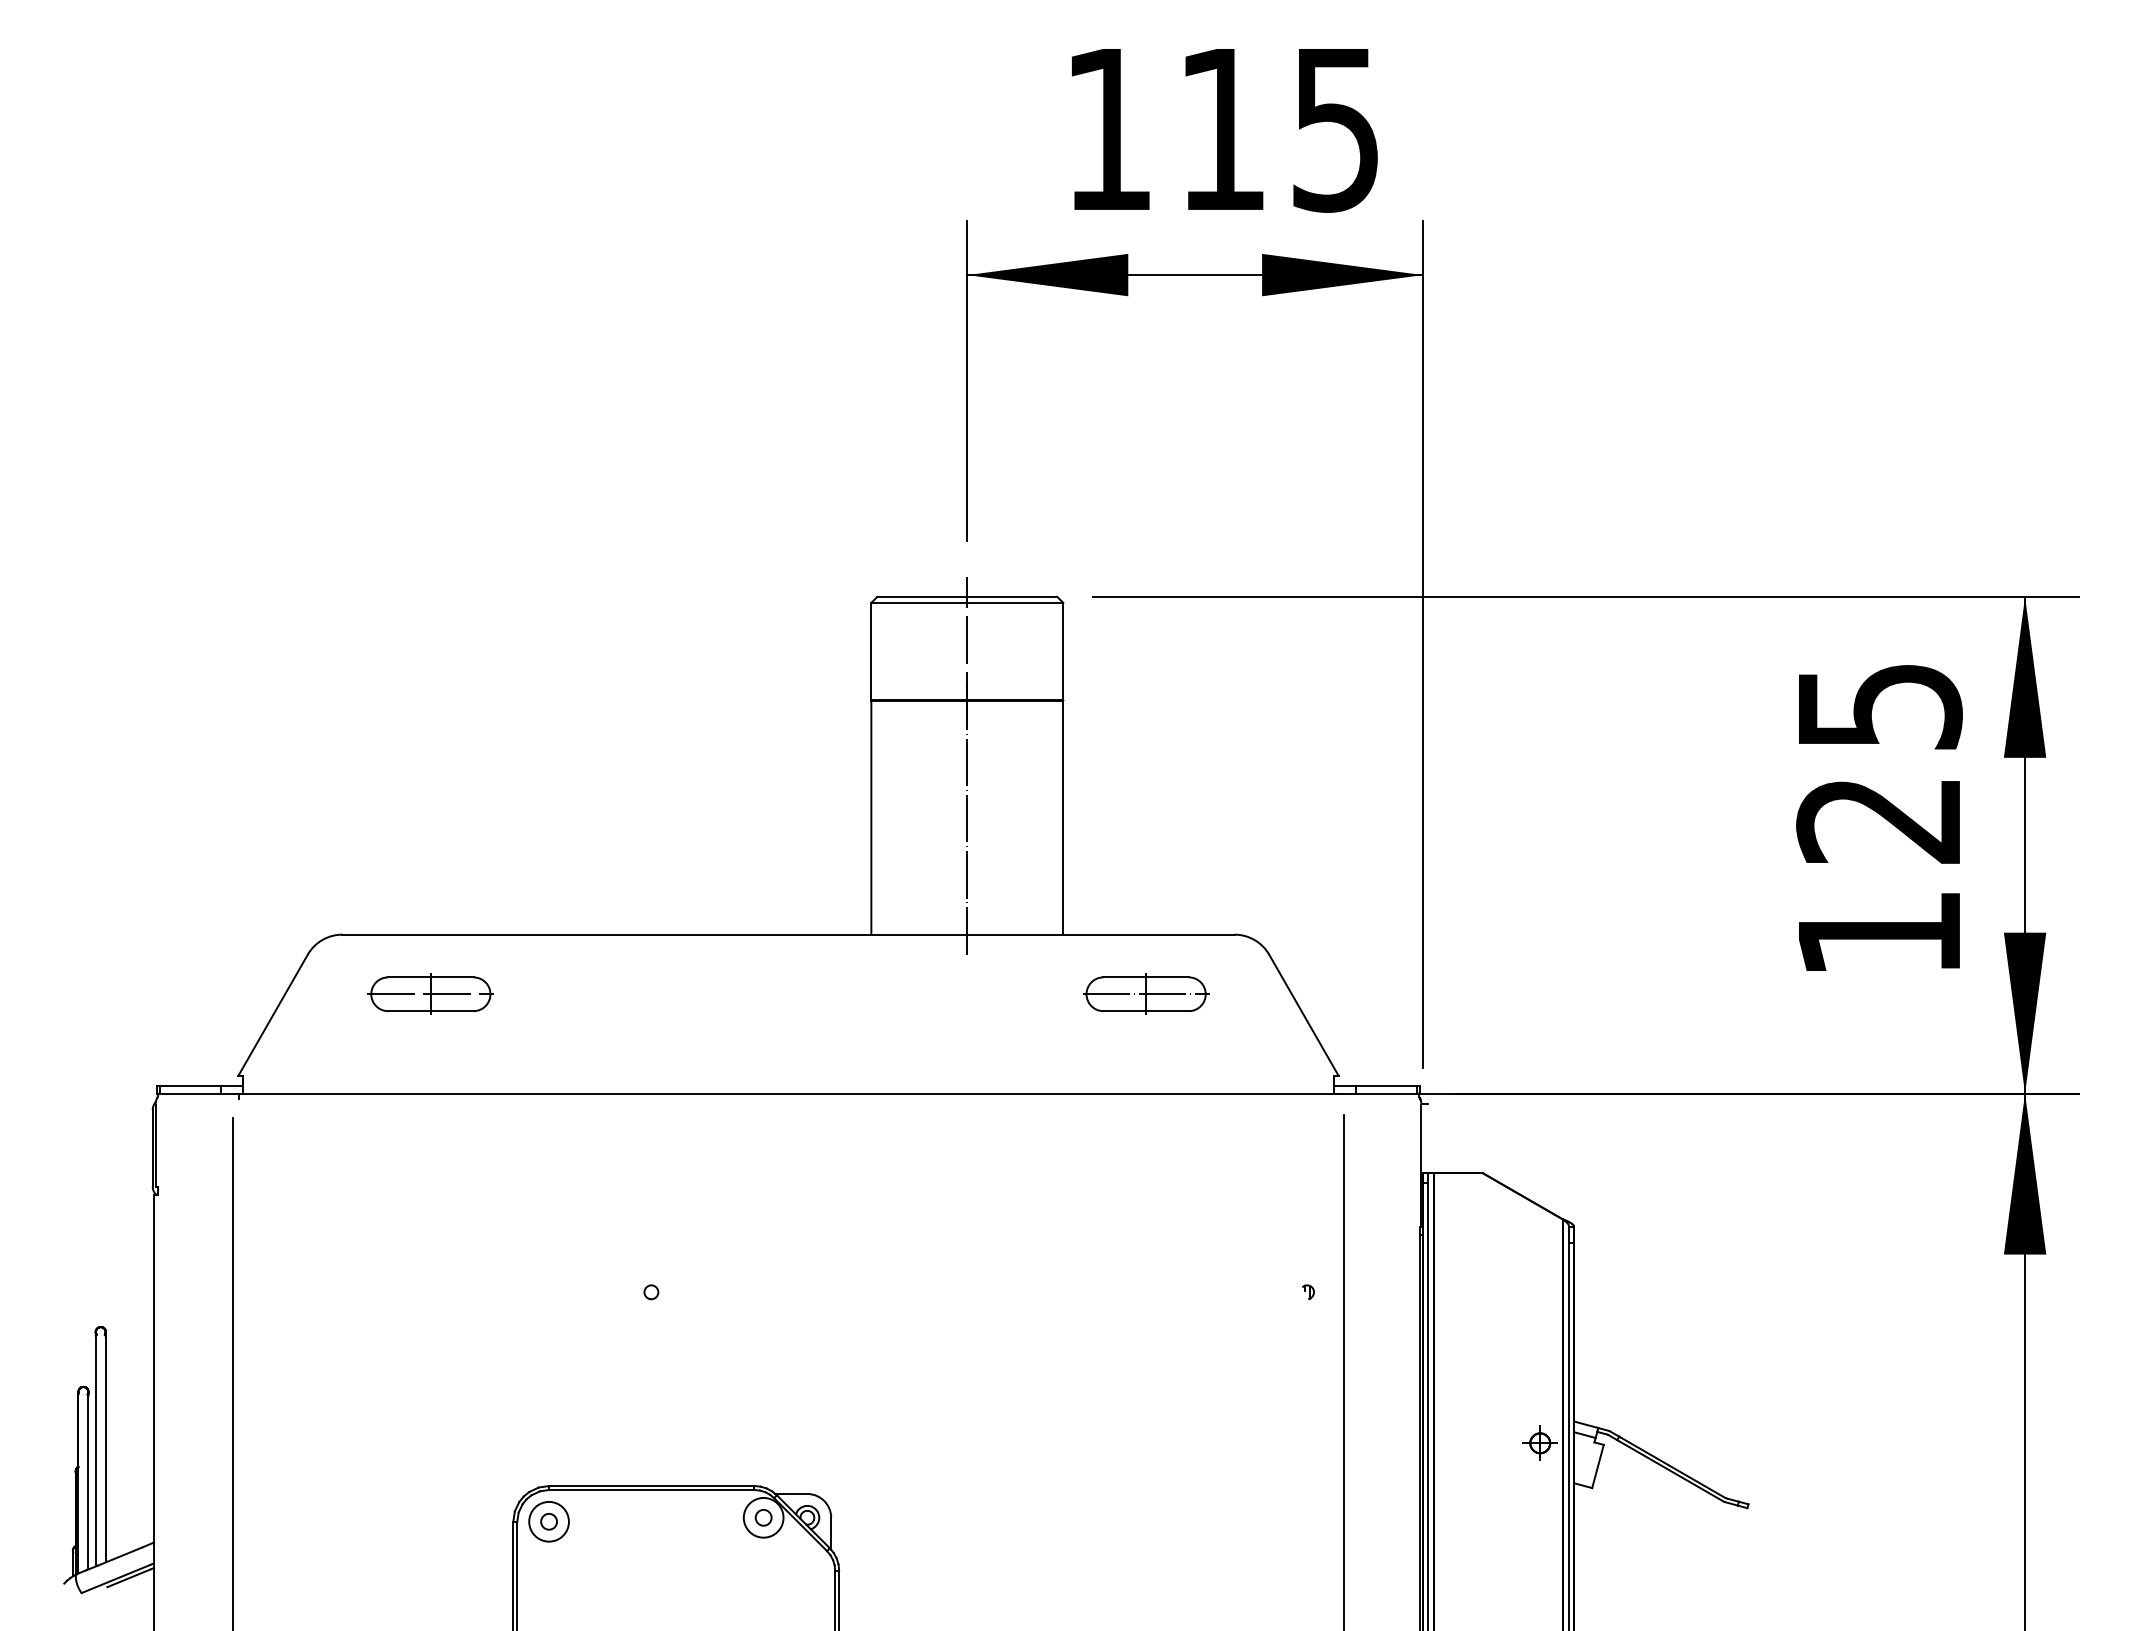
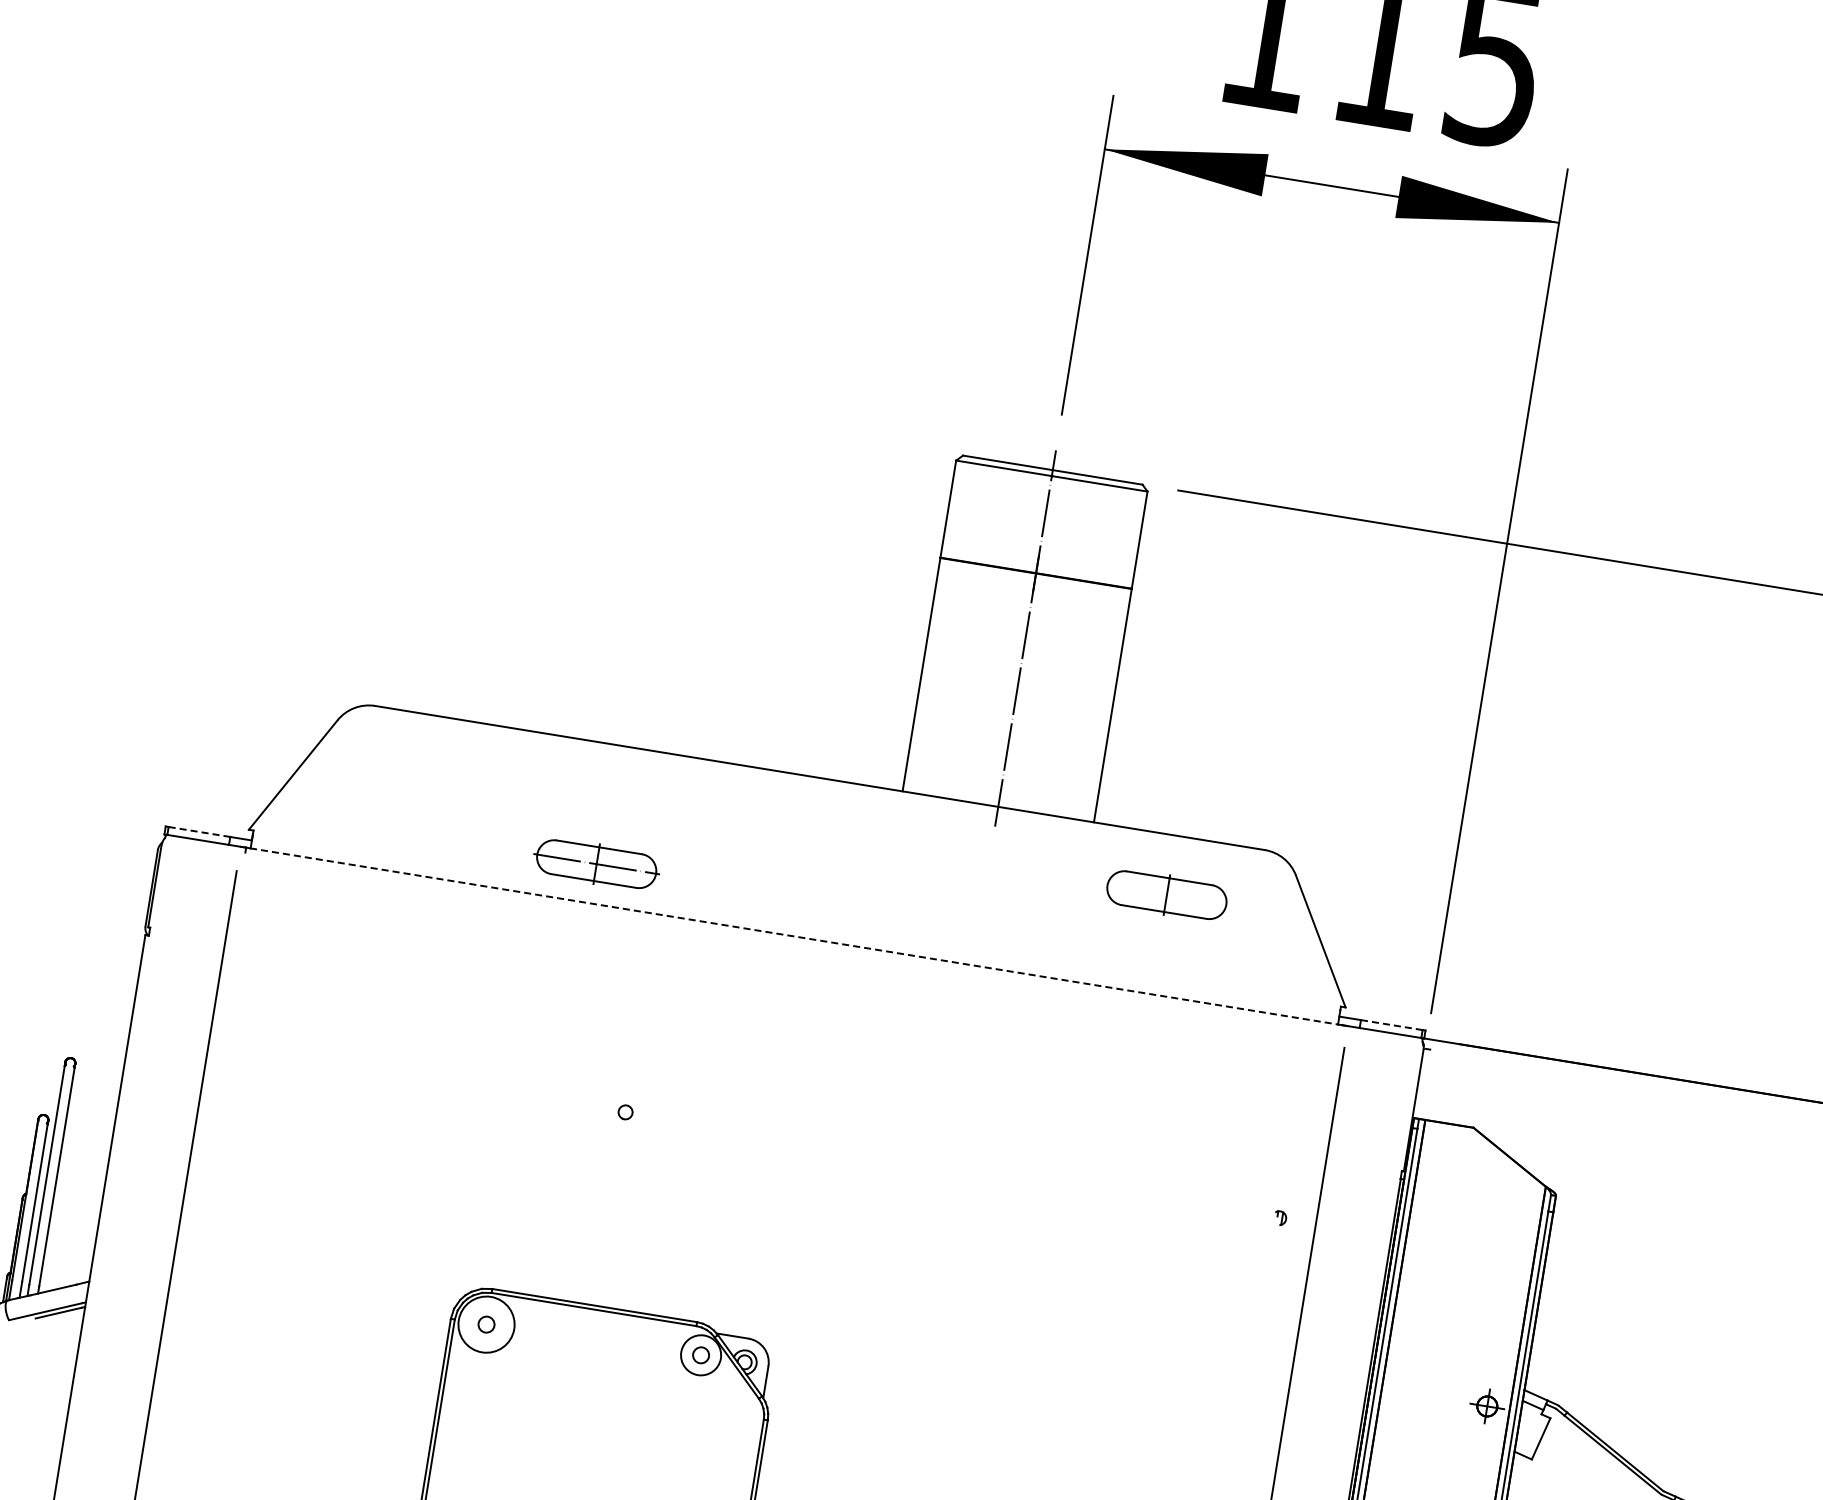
part: (430, 993) -> (596, 863), moved
line: (1145, 994) -> (1166, 895), removed
line: (190, 1085) -> (199, 831), solid -> dashed
line: (1386, 1085) -> (1391, 1024), solid -> dashed
line: (789, 1093) -> (795, 936), solid -> dashed
circle: (548, 1521) -> (486, 1324), size x1.4

